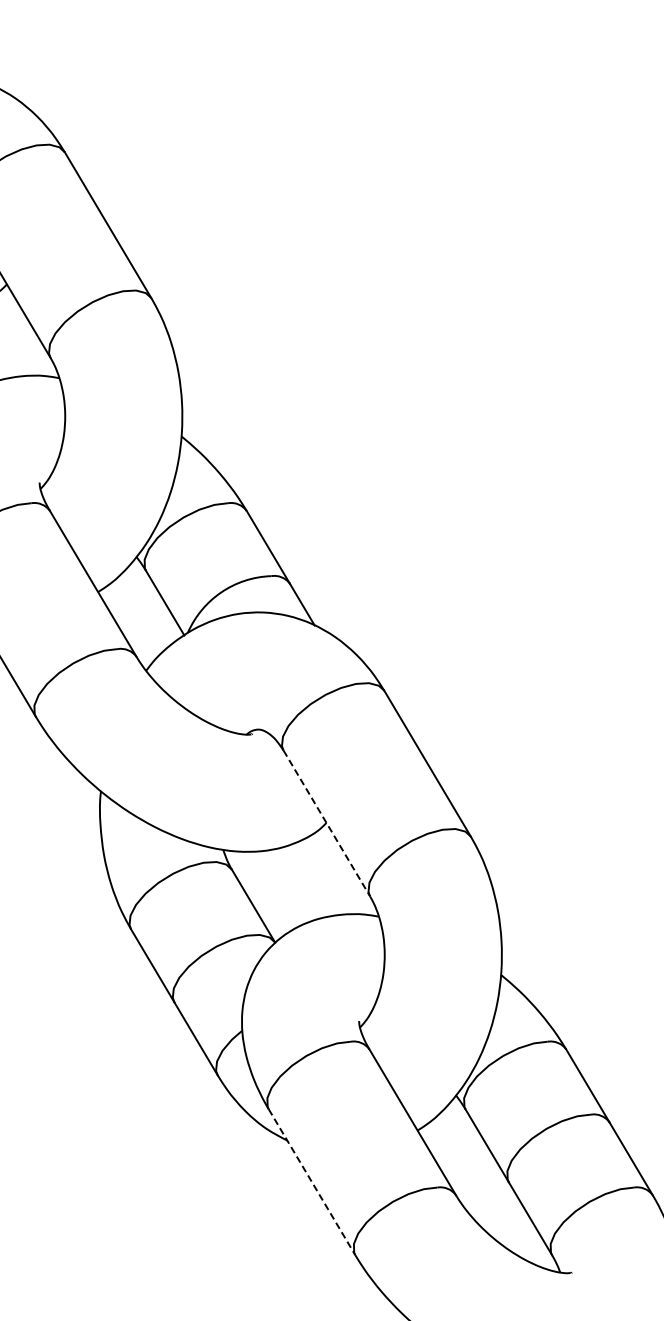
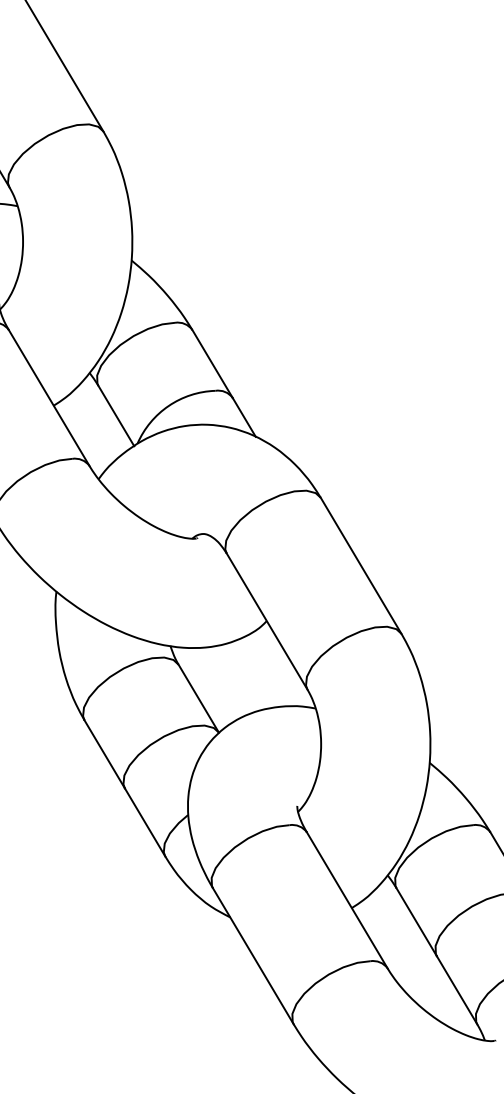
line: (326, 823) -> (266, 621), dashed -> solid
line: (312, 1182) -> (253, 956), dashed -> solid

